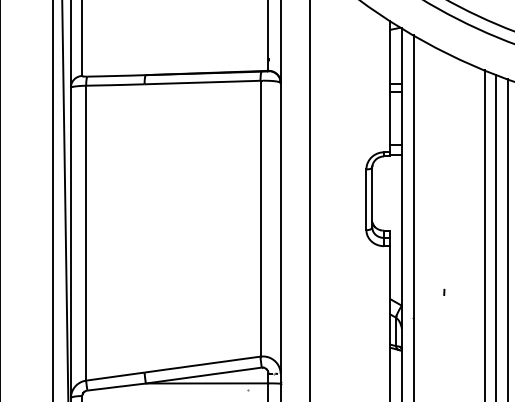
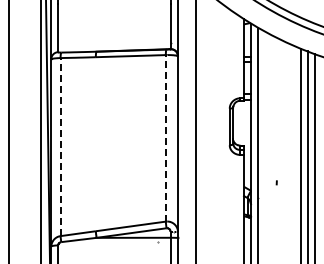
line: (259, 217) -> (165, 137), solid -> dashed
line: (86, 232) -> (60, 146), solid -> dashed

